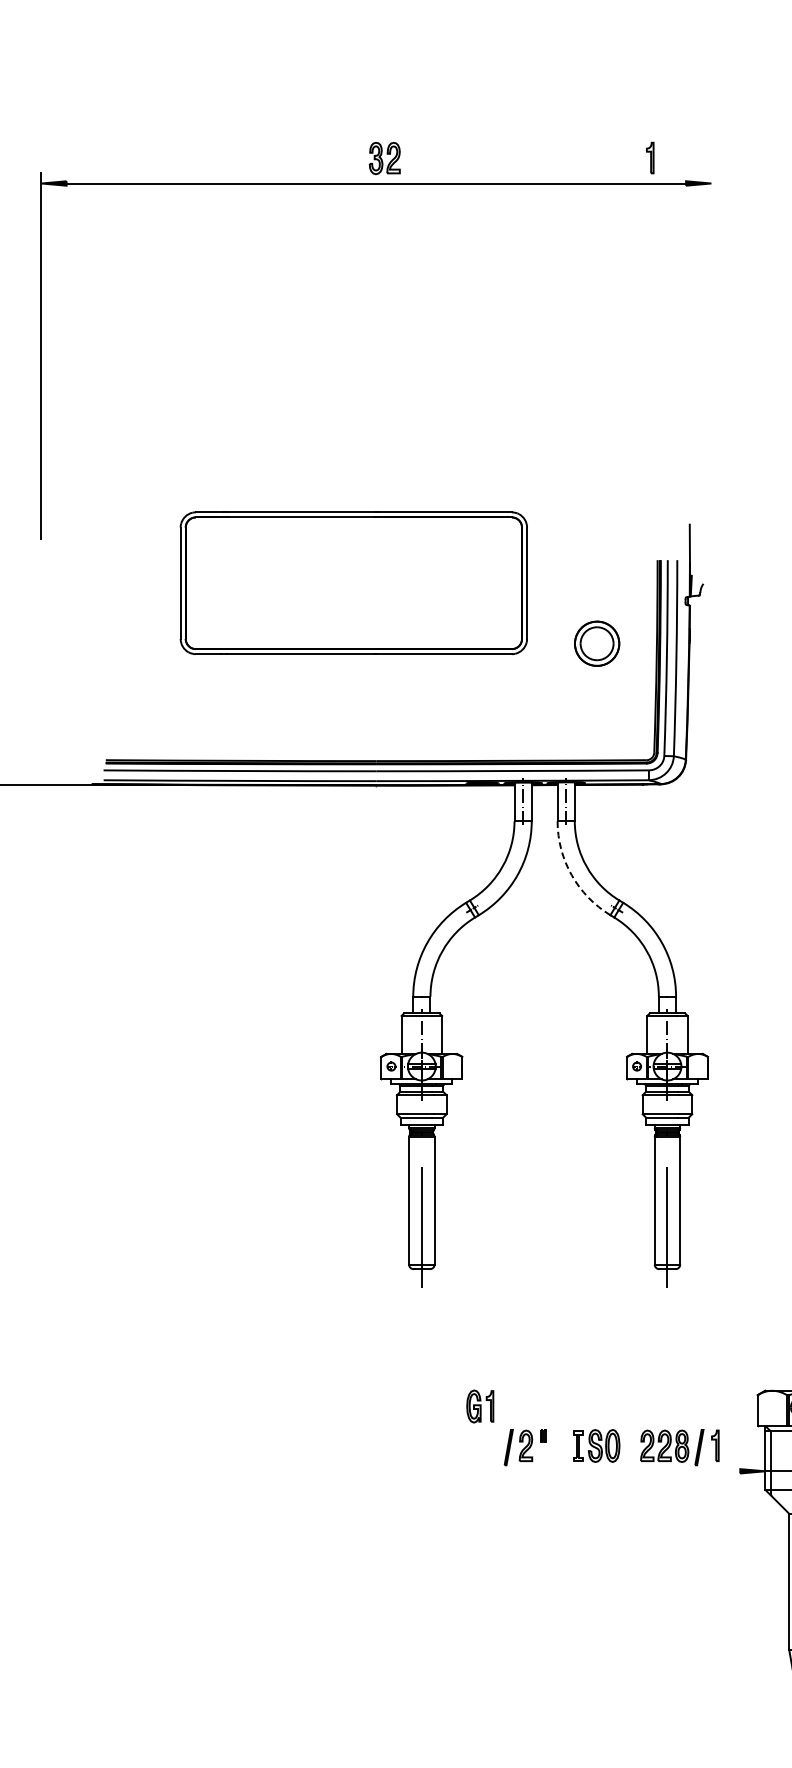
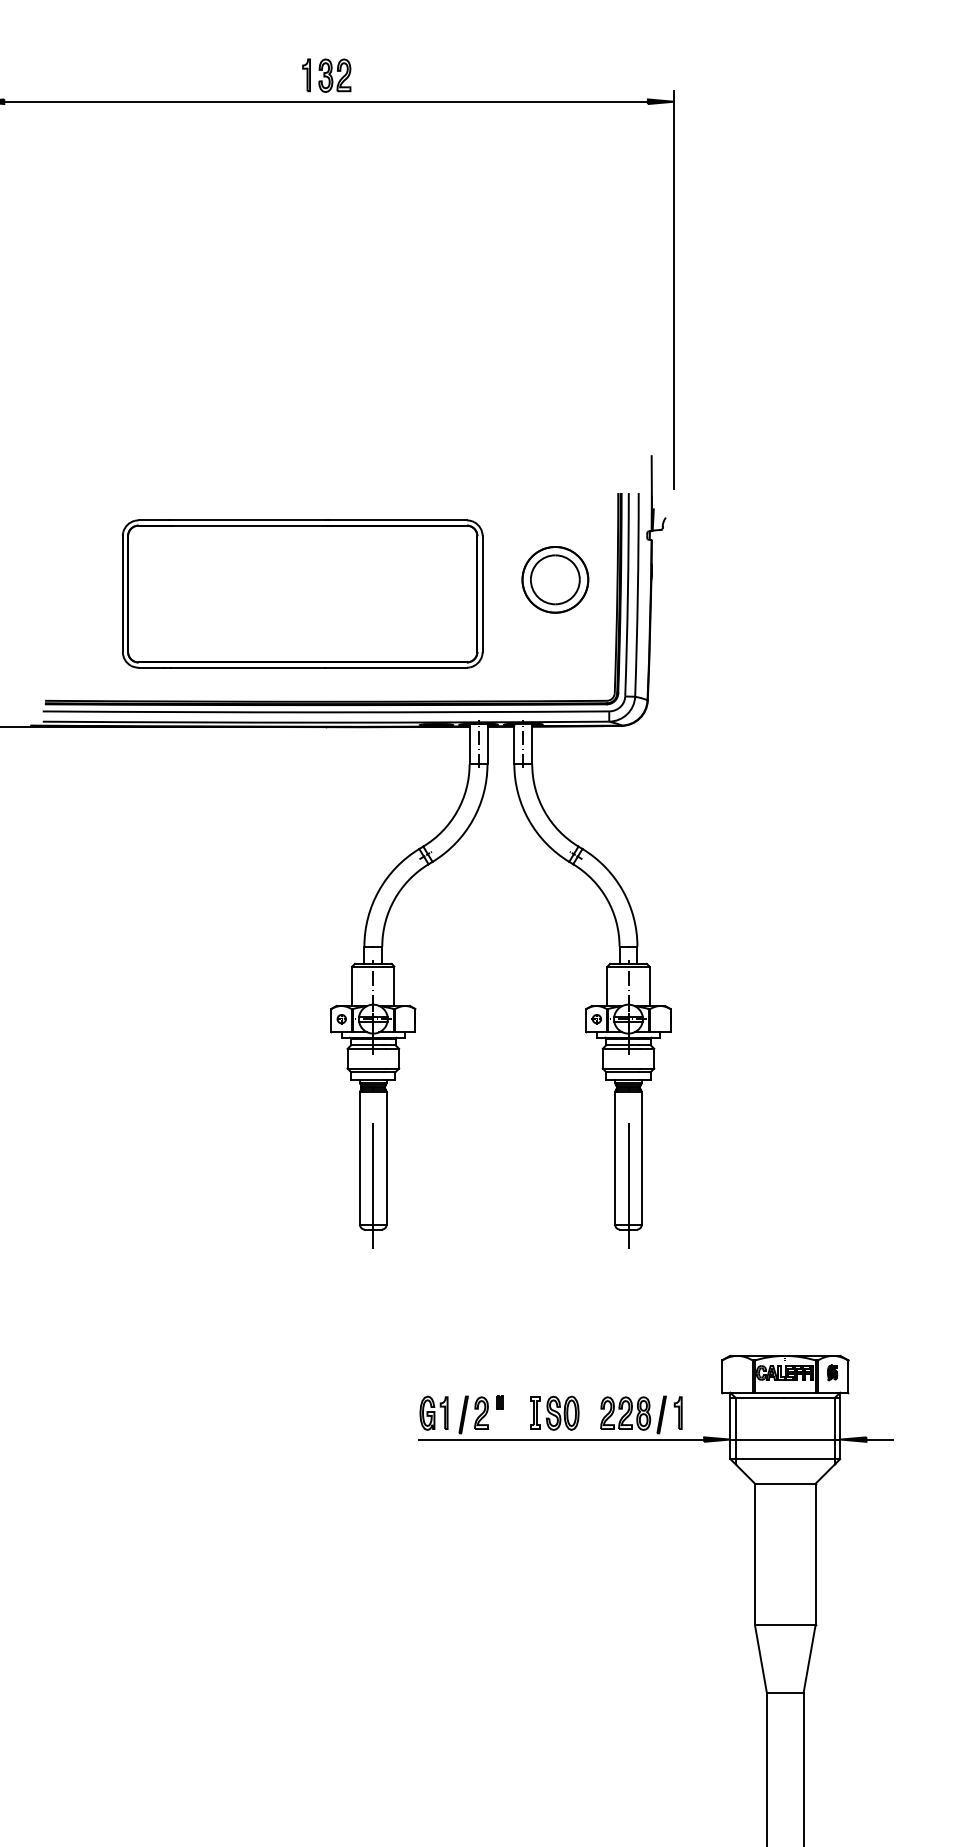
part: (650, 158) -> (306, 75), moved
line: (711, 365) -> (674, 290), added
part: (353, 582) -> (302, 593), moved
part: (597, 643) -> (555, 579), size x1.43
arc: (572, 875) -> (529, 820), dashed -> solid
part: (479, 1405) -> (433, 1412), moved
line: (602, 1471) -> (561, 1439), added

